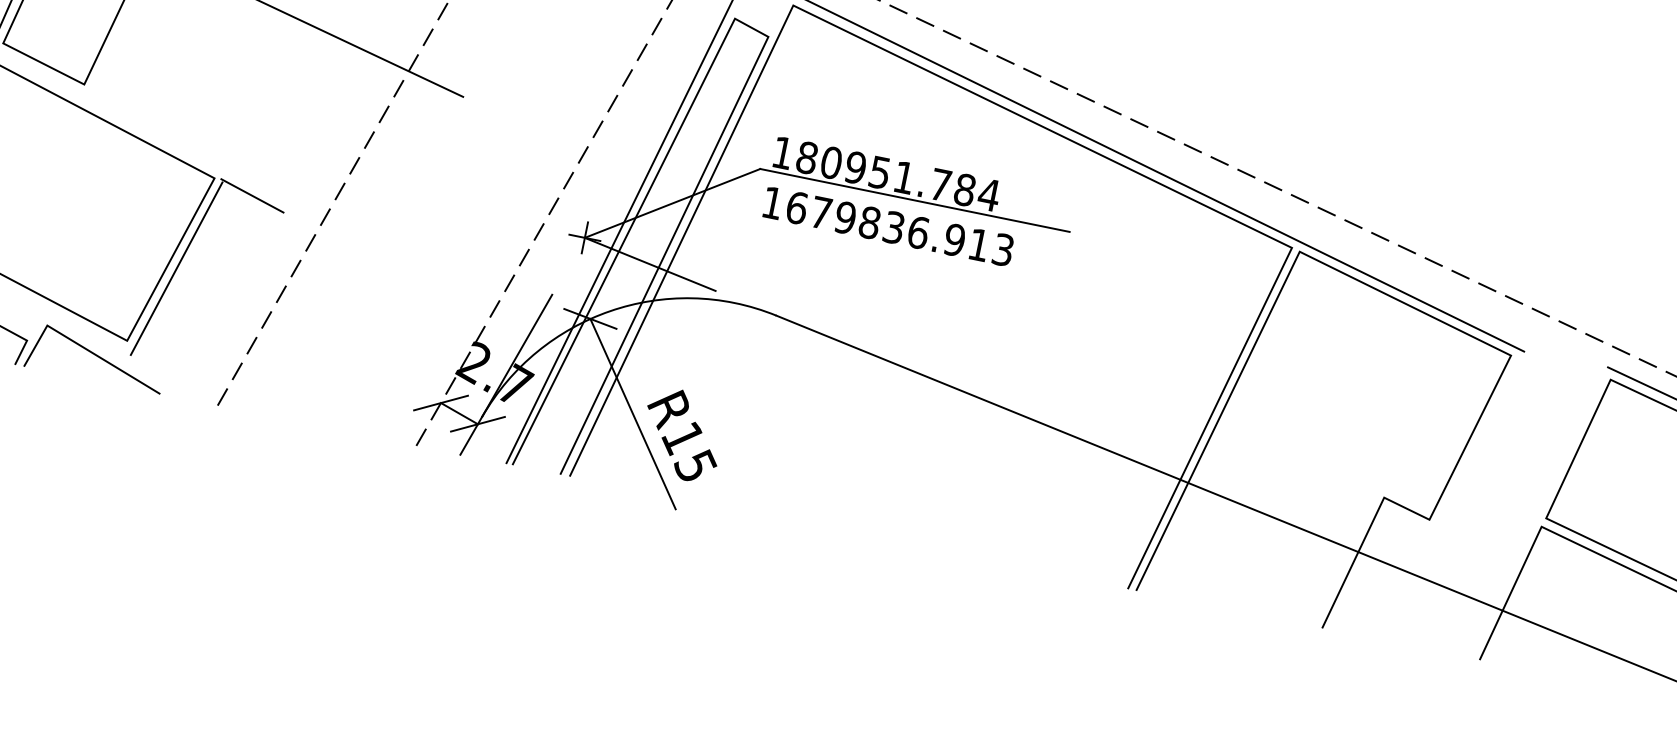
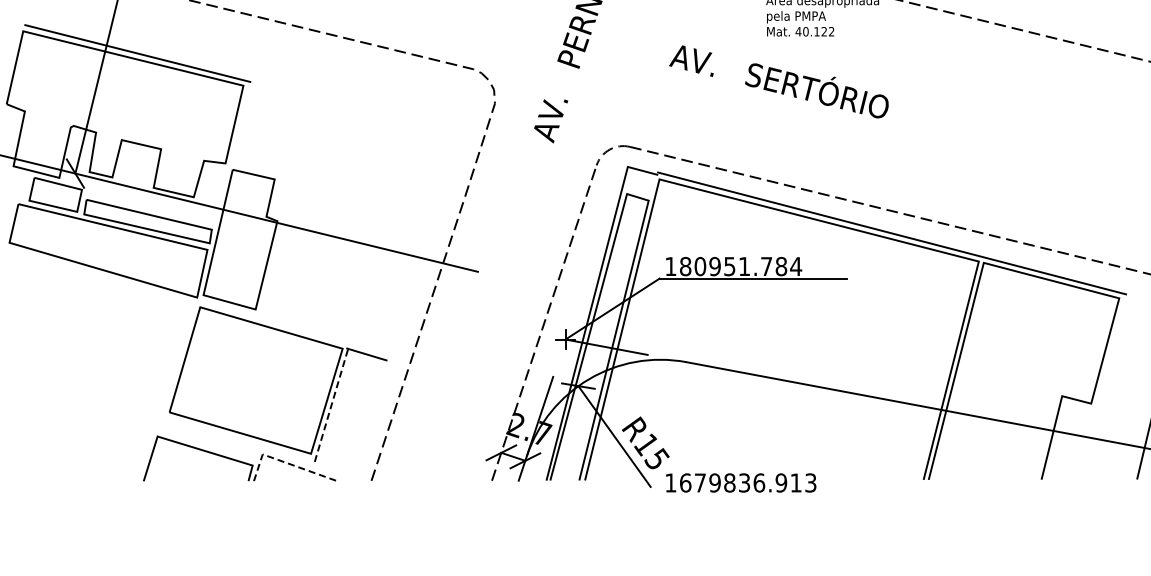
text: (889, 225) -> (741, 482), moved
line: (177, 268) -> (331, 405), solid -> dashed
line: (83, 346) -> (286, 462), solid -> dashed

